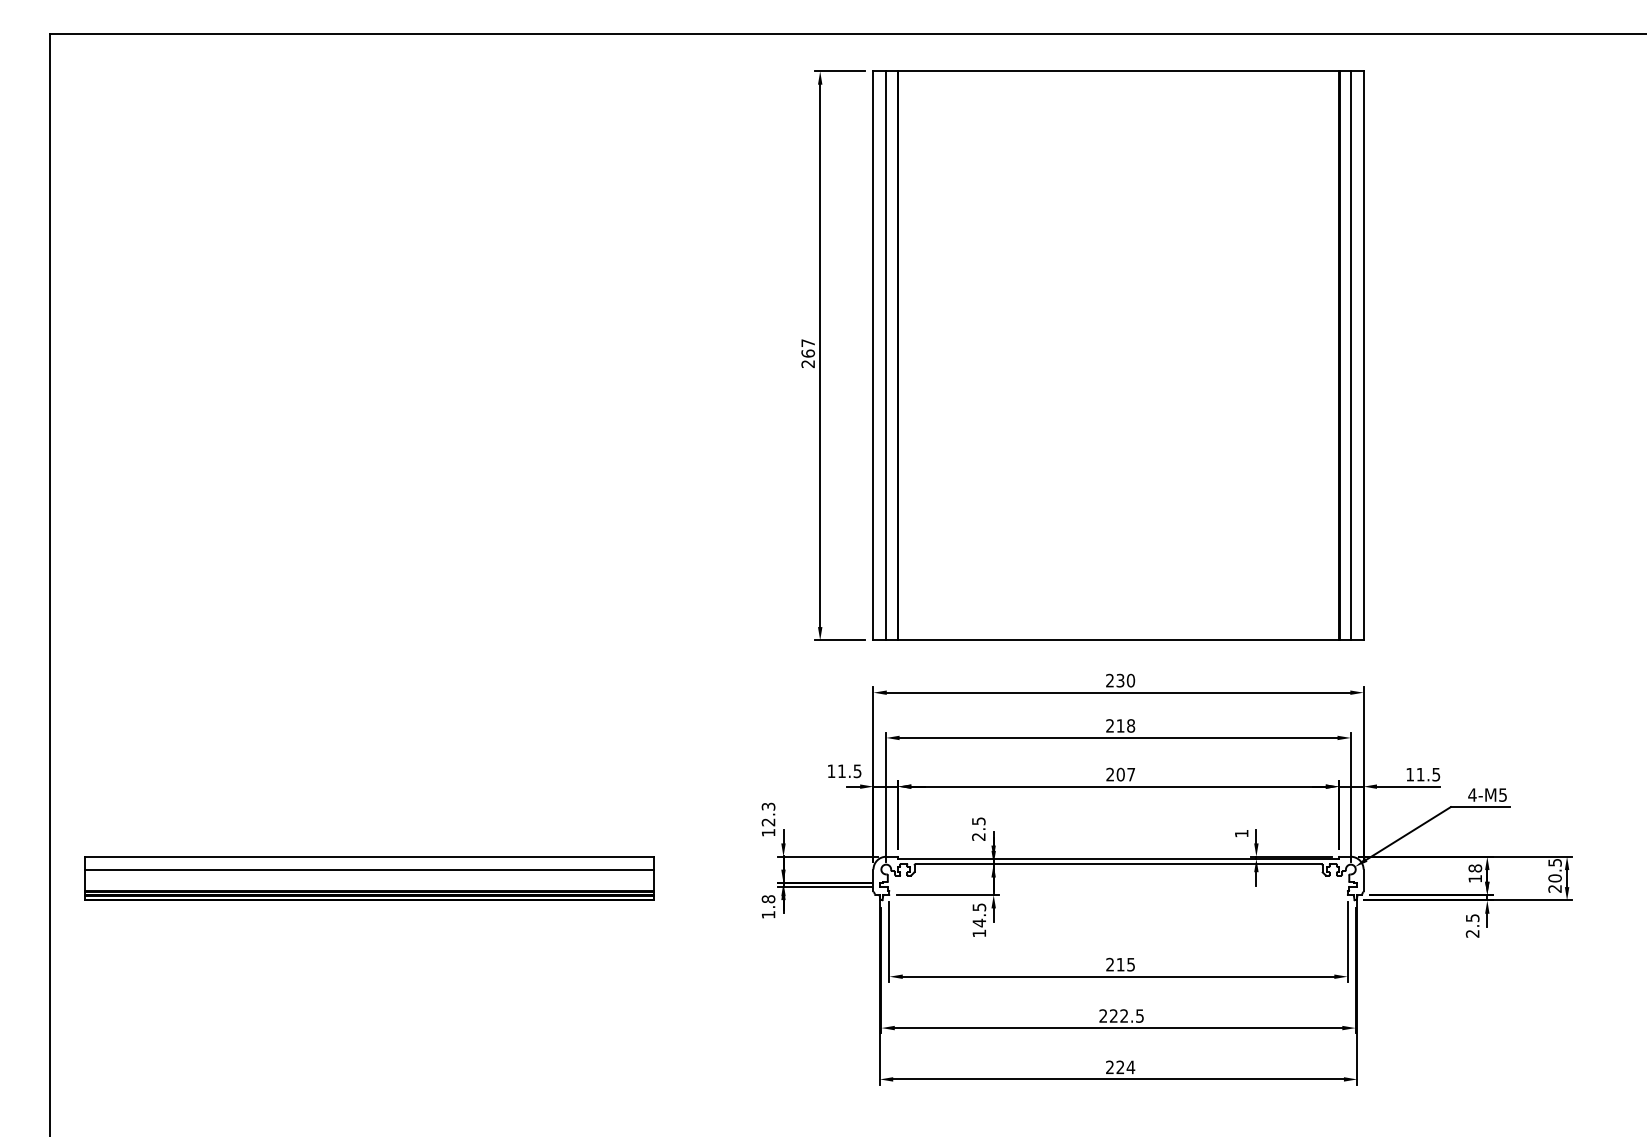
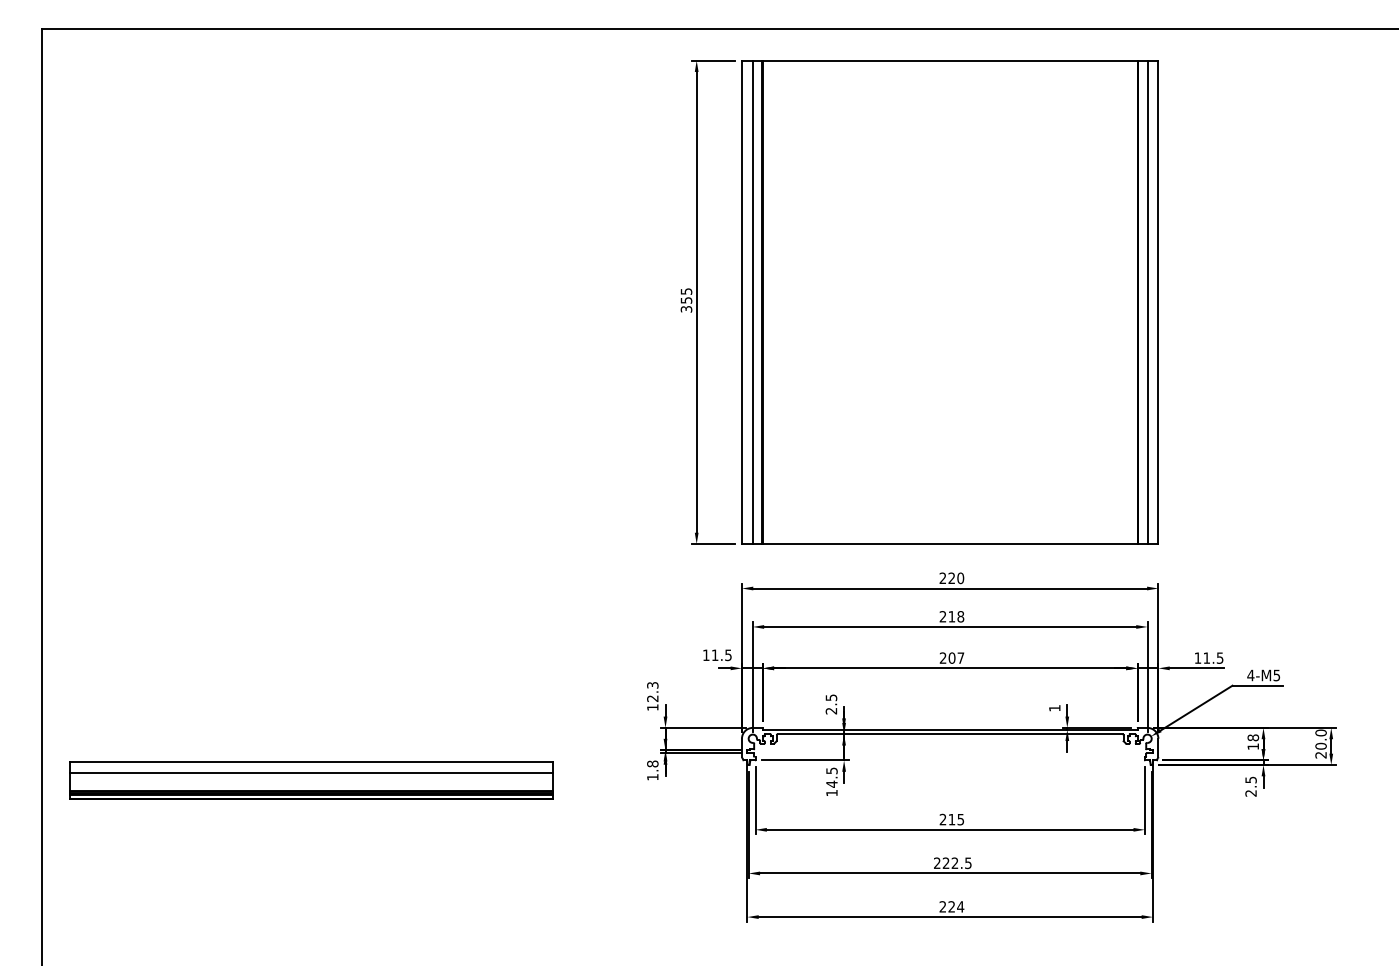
text: (808, 353) -> (686, 300), 267 -> 355
text: (1120, 680) -> (951, 578), 230 -> 220
text: (1554, 862) -> (1320, 732), 20.5 -> 20.0
part: (369, 878) -> (311, 780), moved

